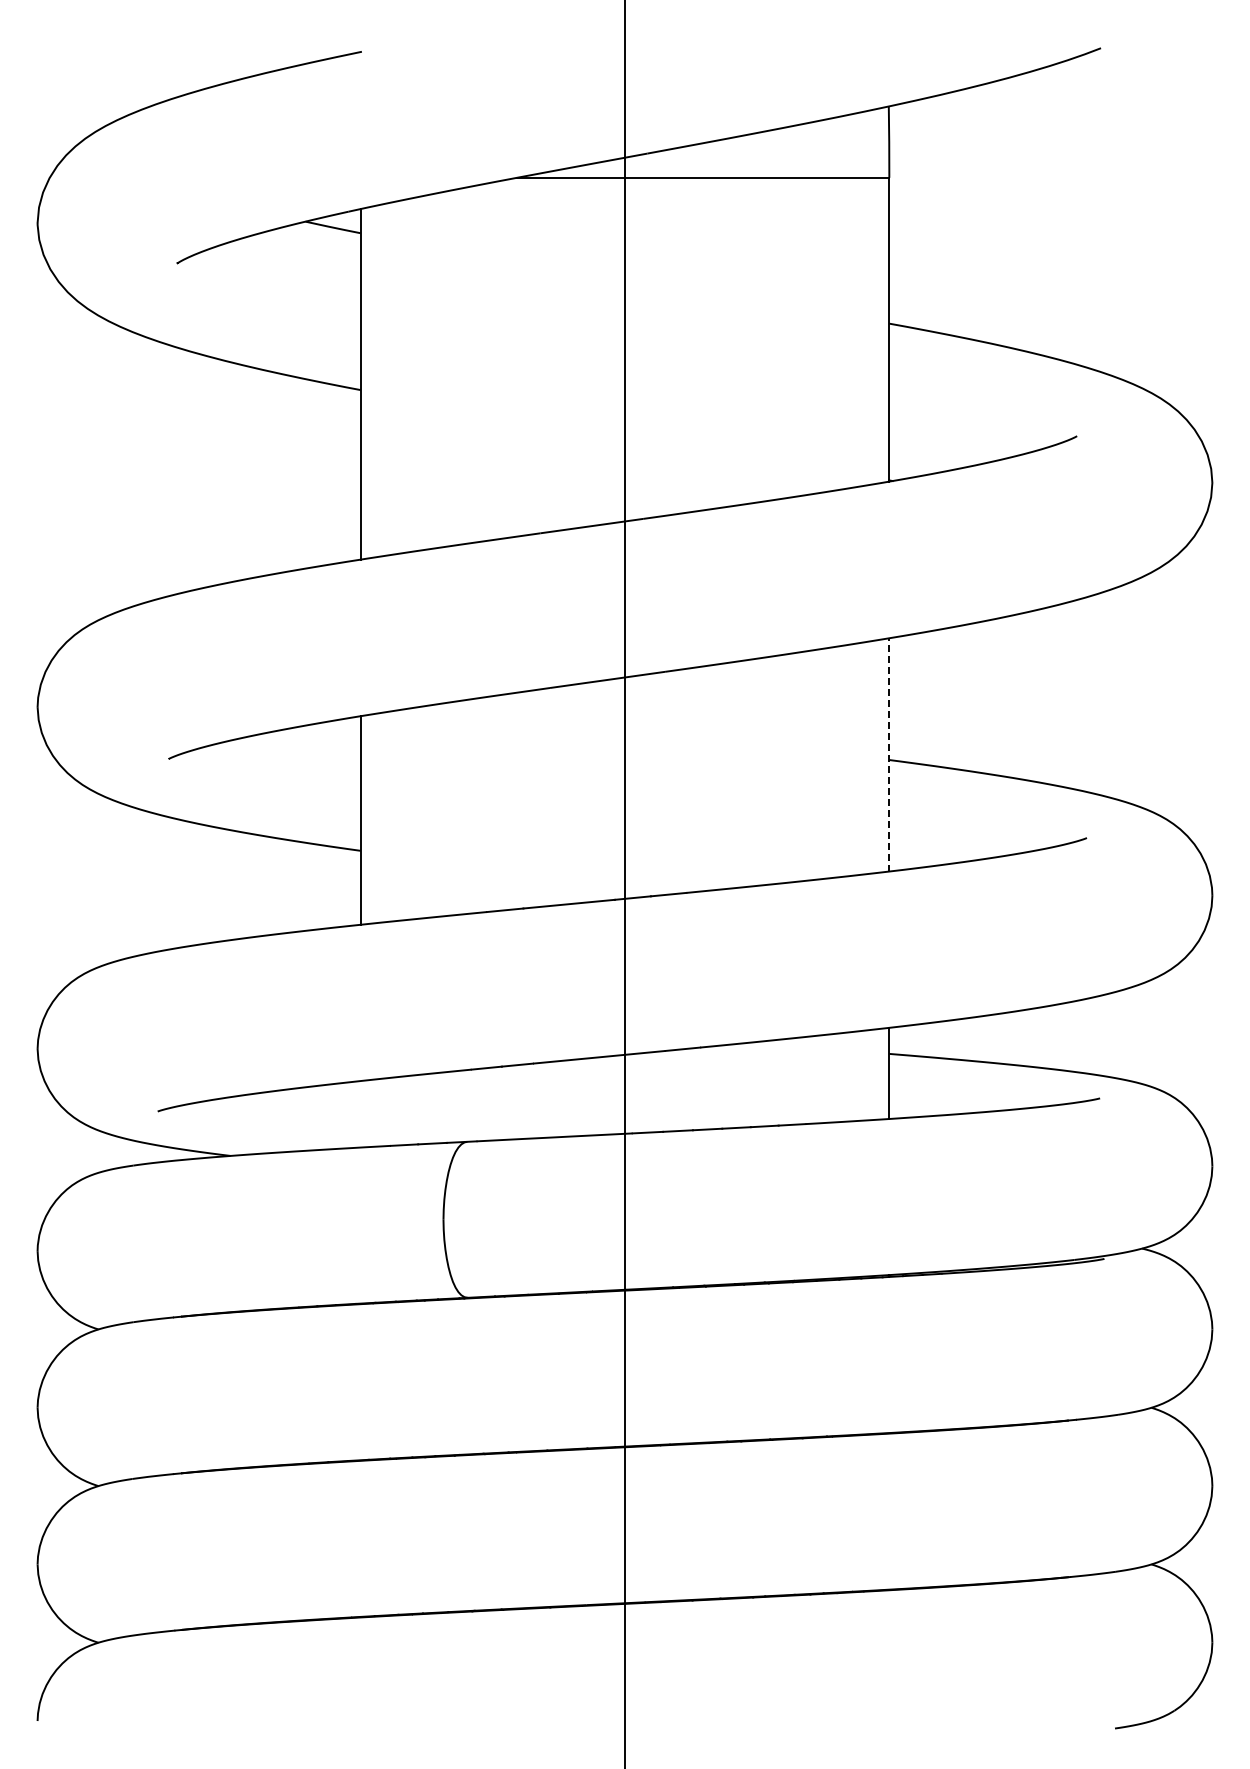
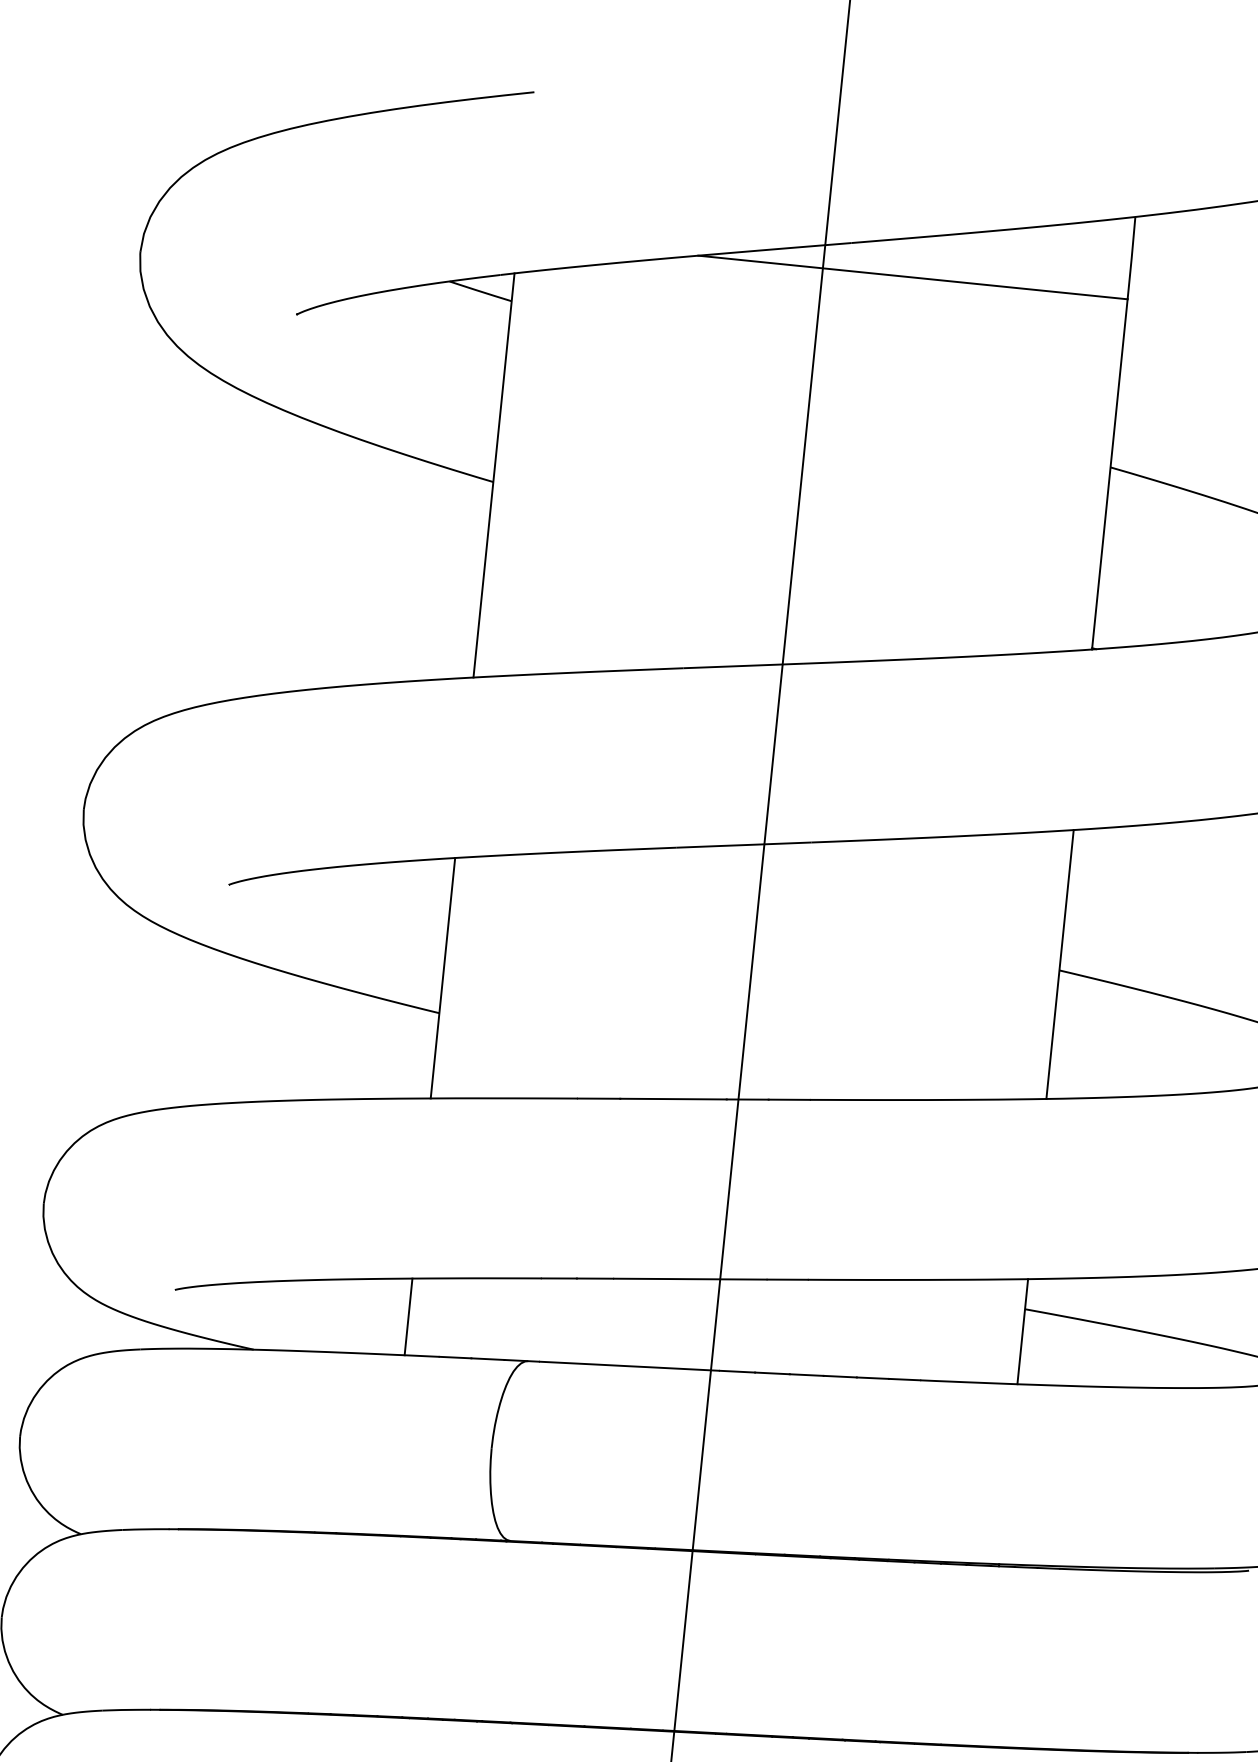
line: (889, 754) -> (1060, 964), dashed -> solid
line: (360, 1114) -> (408, 1317), added

